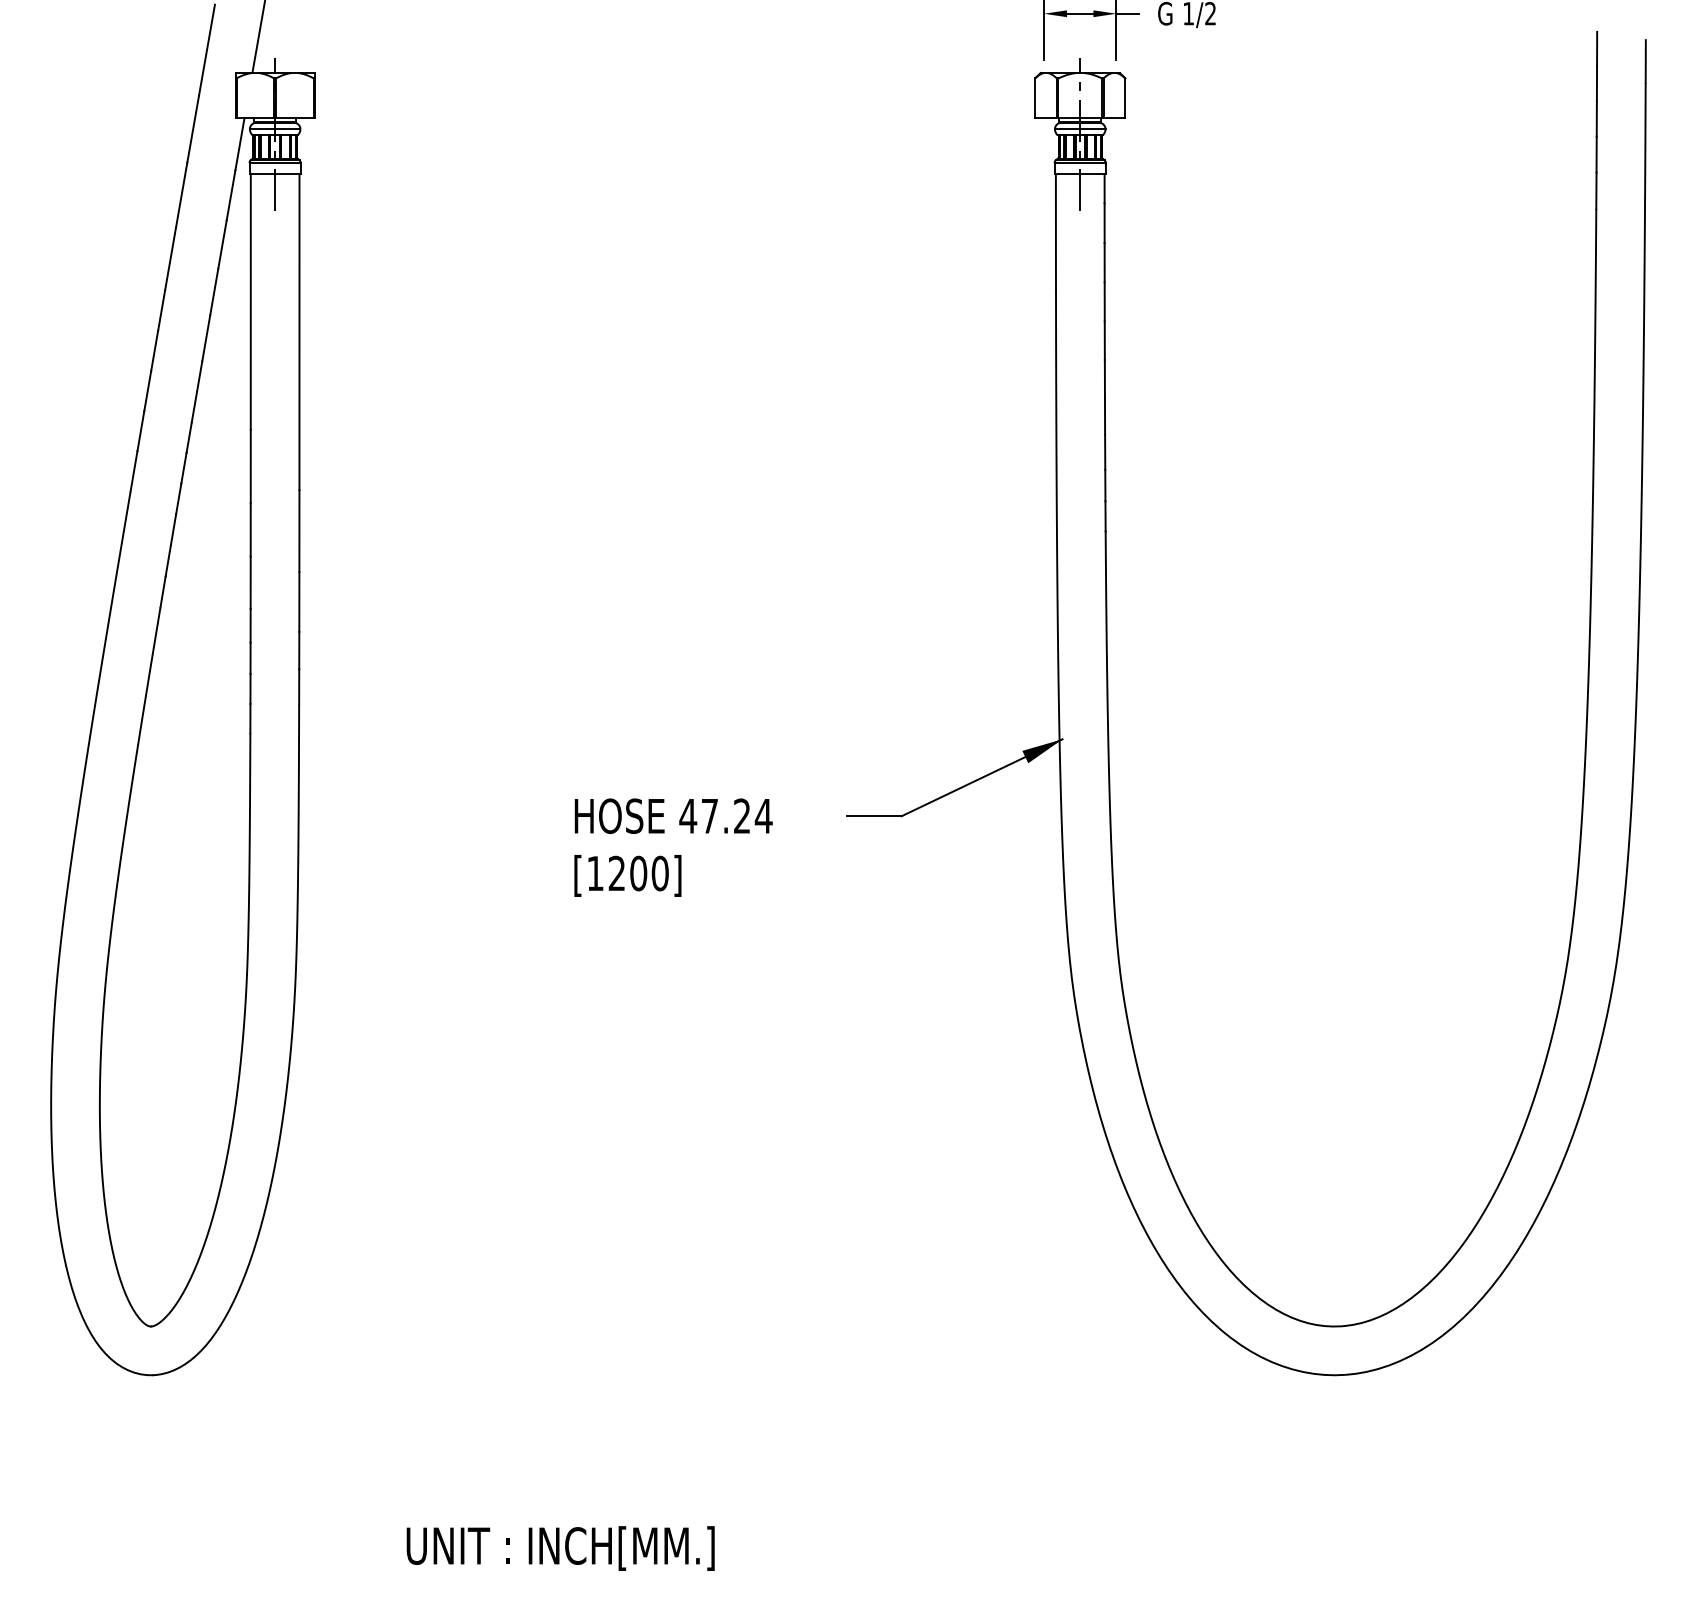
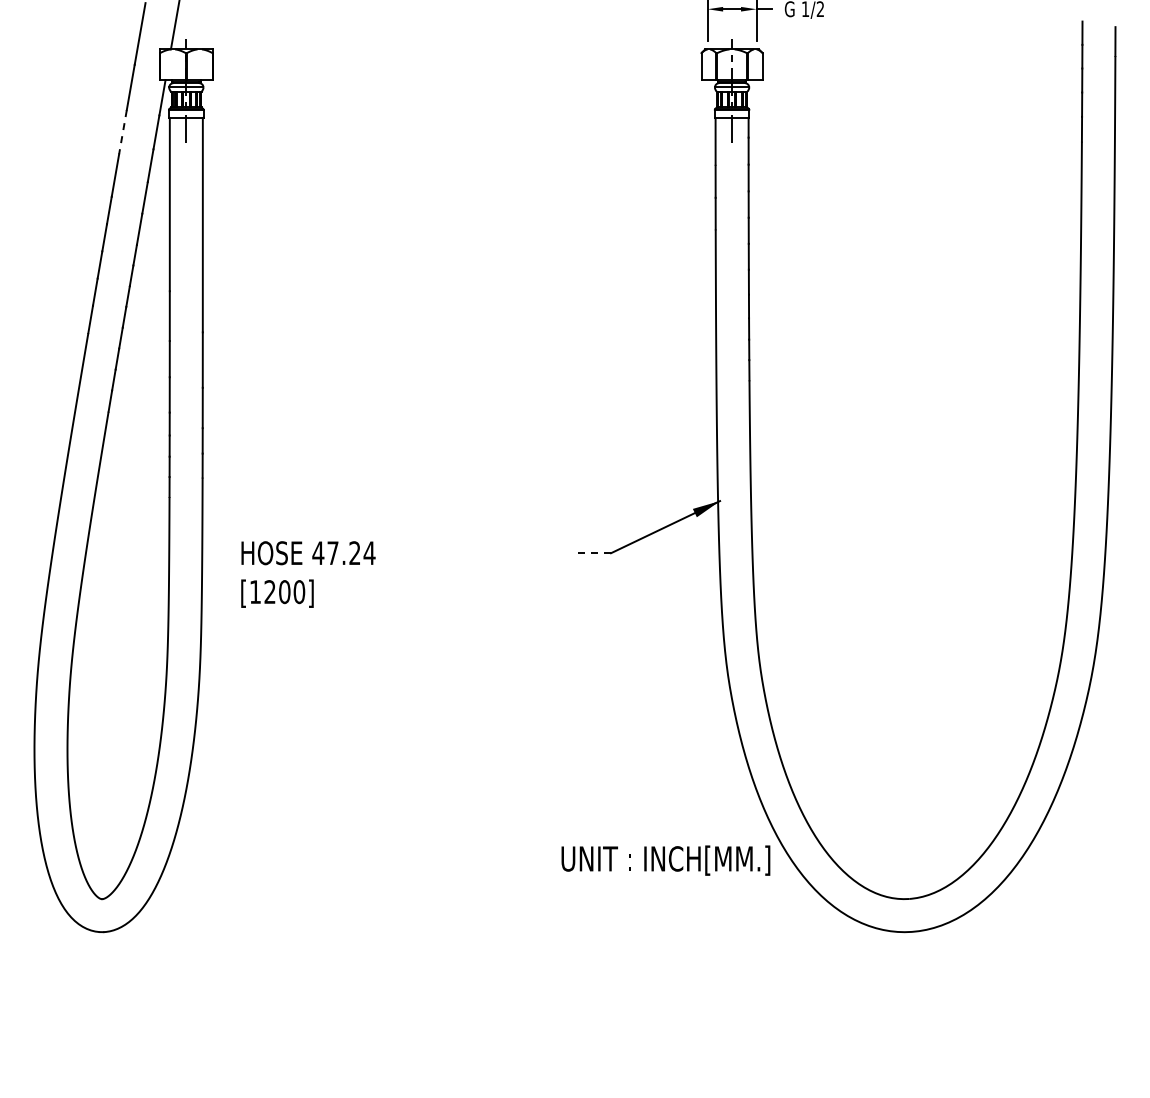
line: (180, 195) -> (122, 132), solid -> dashed
line: (874, 816) -> (592, 553), solid -> dashed
text: (673, 847) -> (308, 574), moved
text: (560, 1548) -> (665, 860), moved

